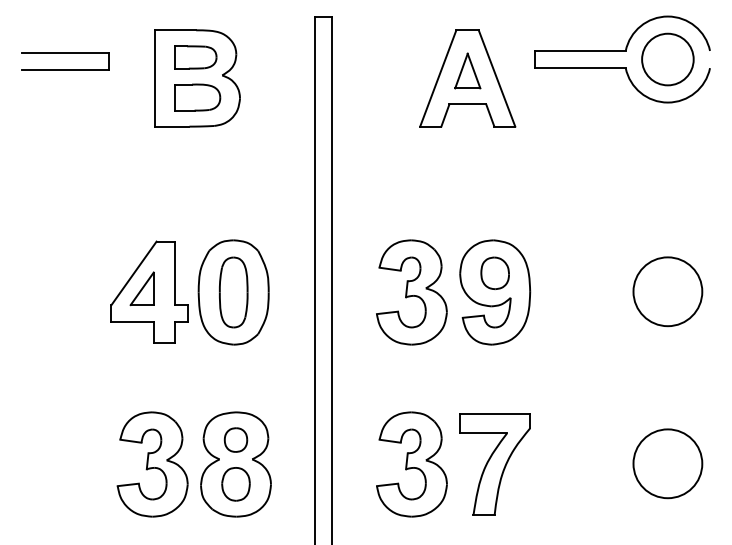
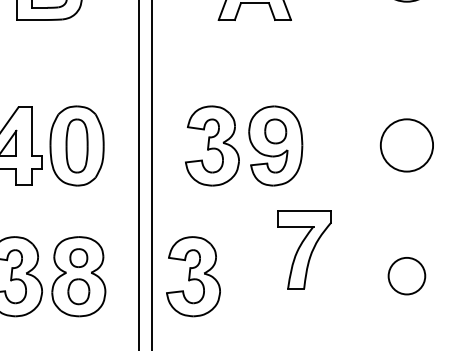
circle: (667, 463) -> (406, 275), size x0.7
part: (411, 464) -> (193, 276), moved
part: (494, 464) -> (304, 250), moved

